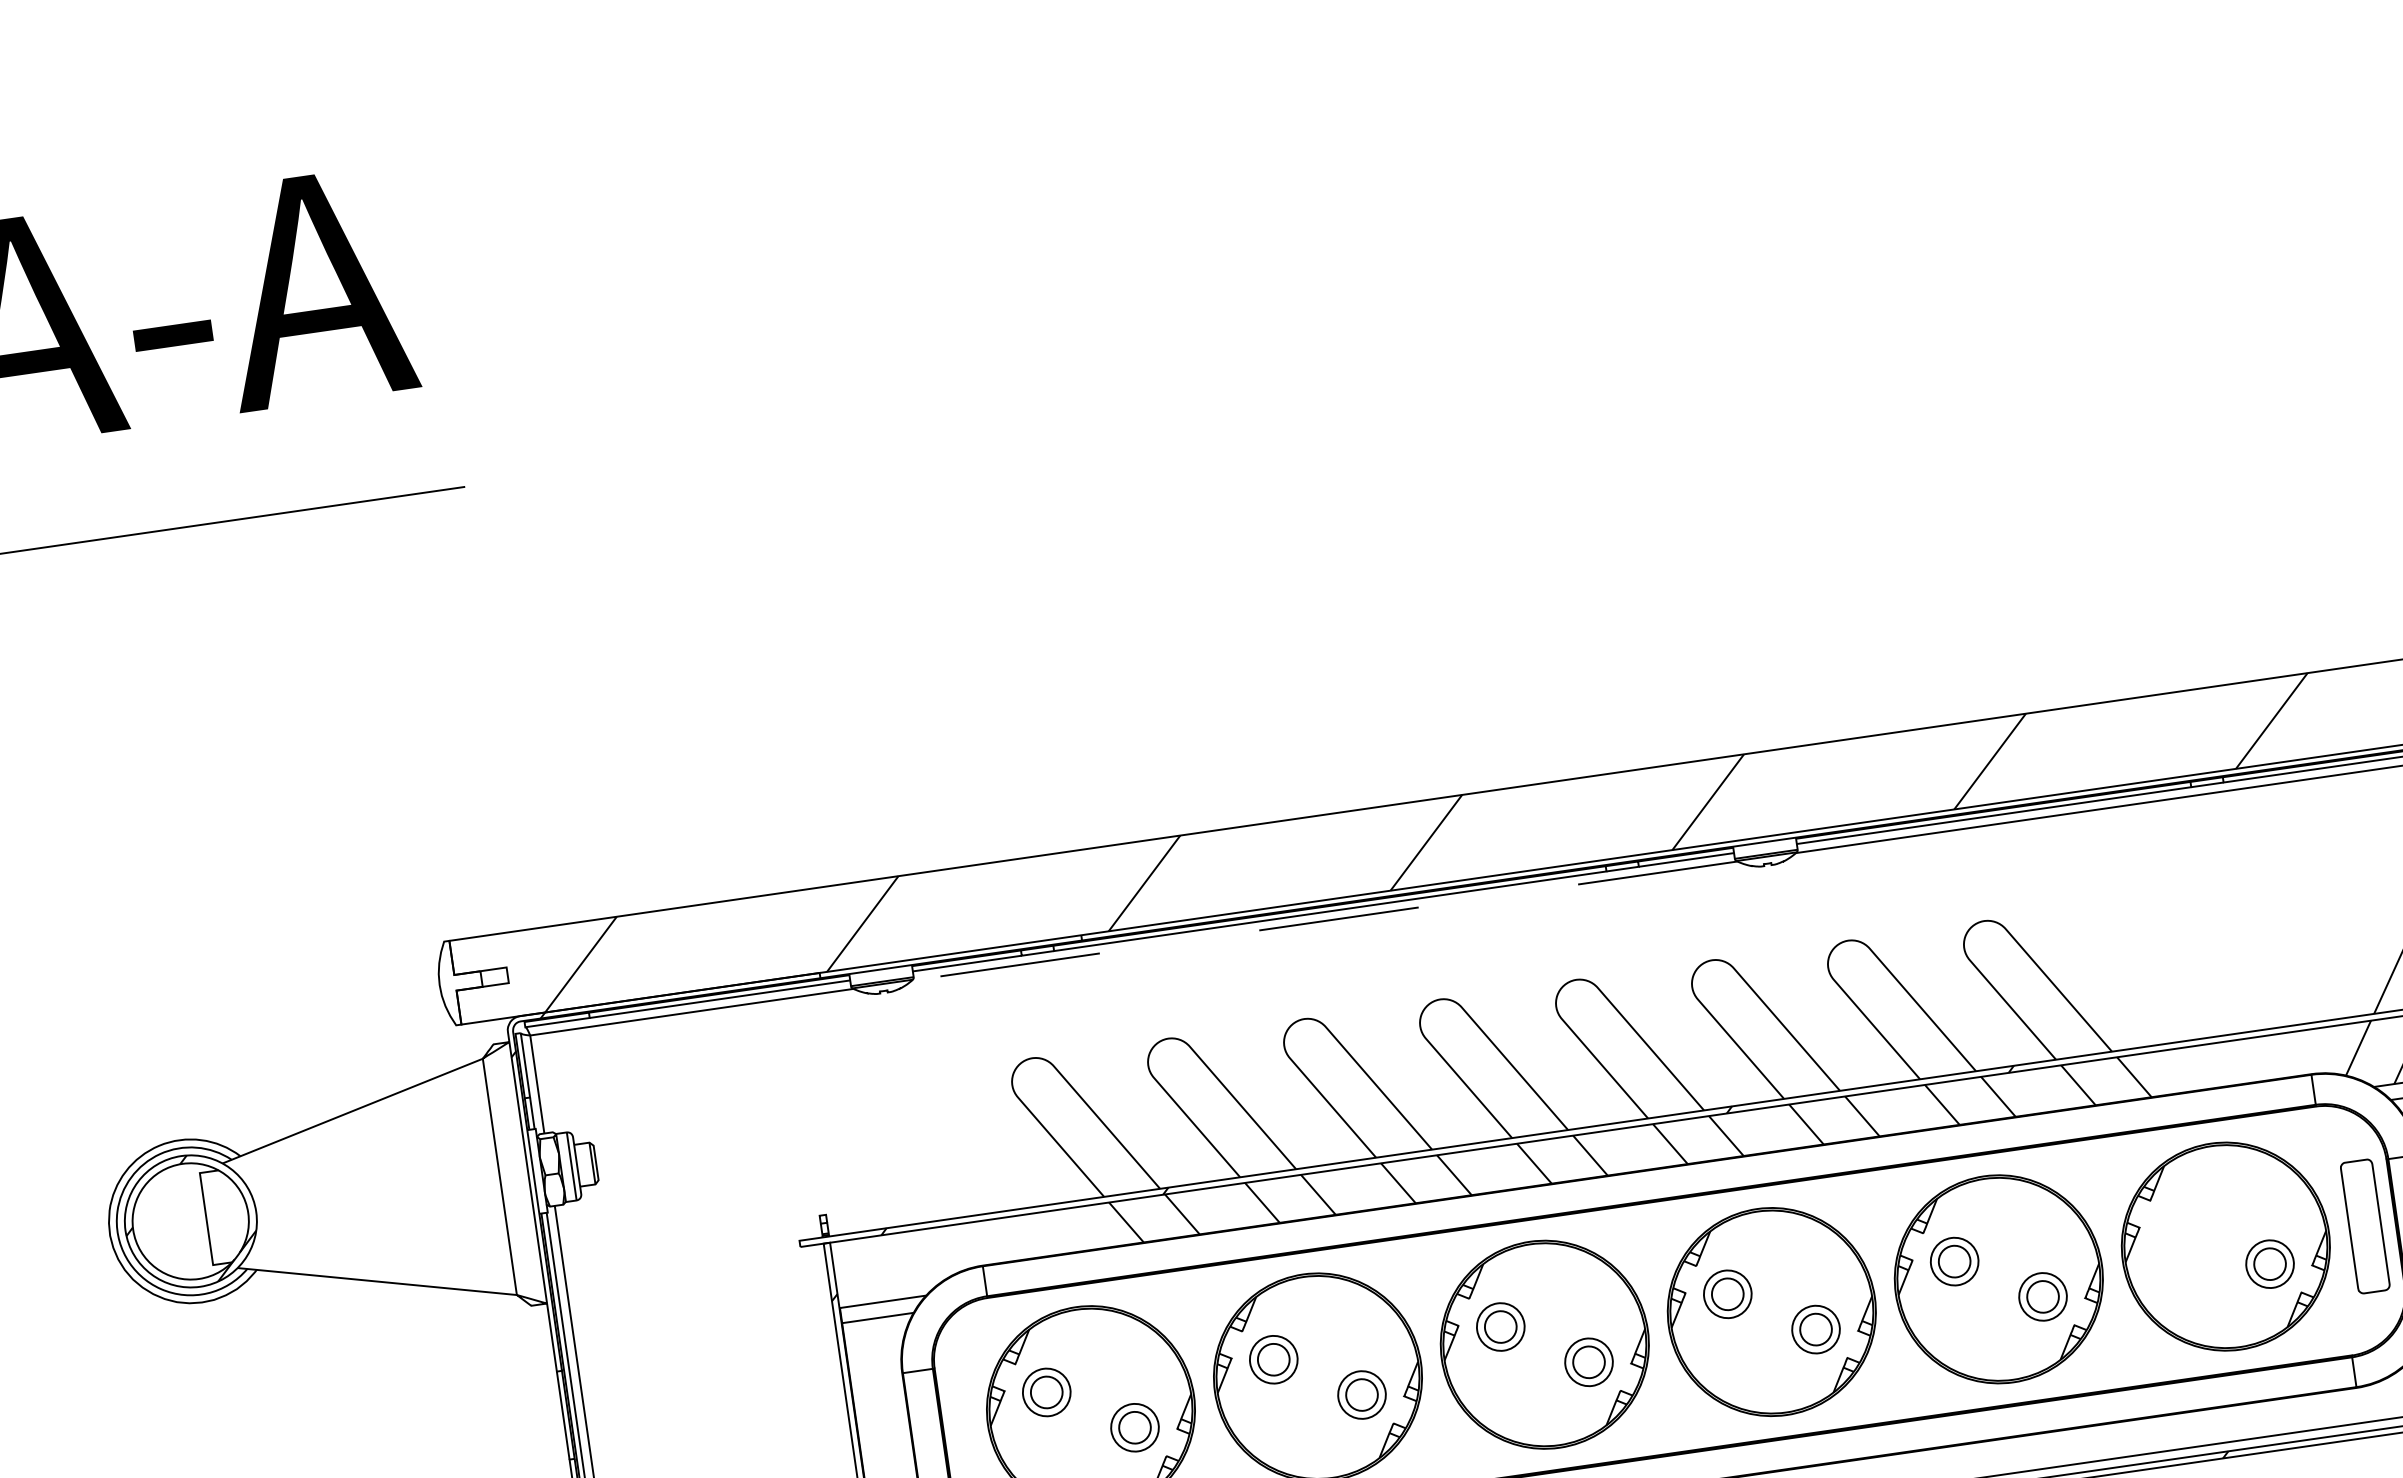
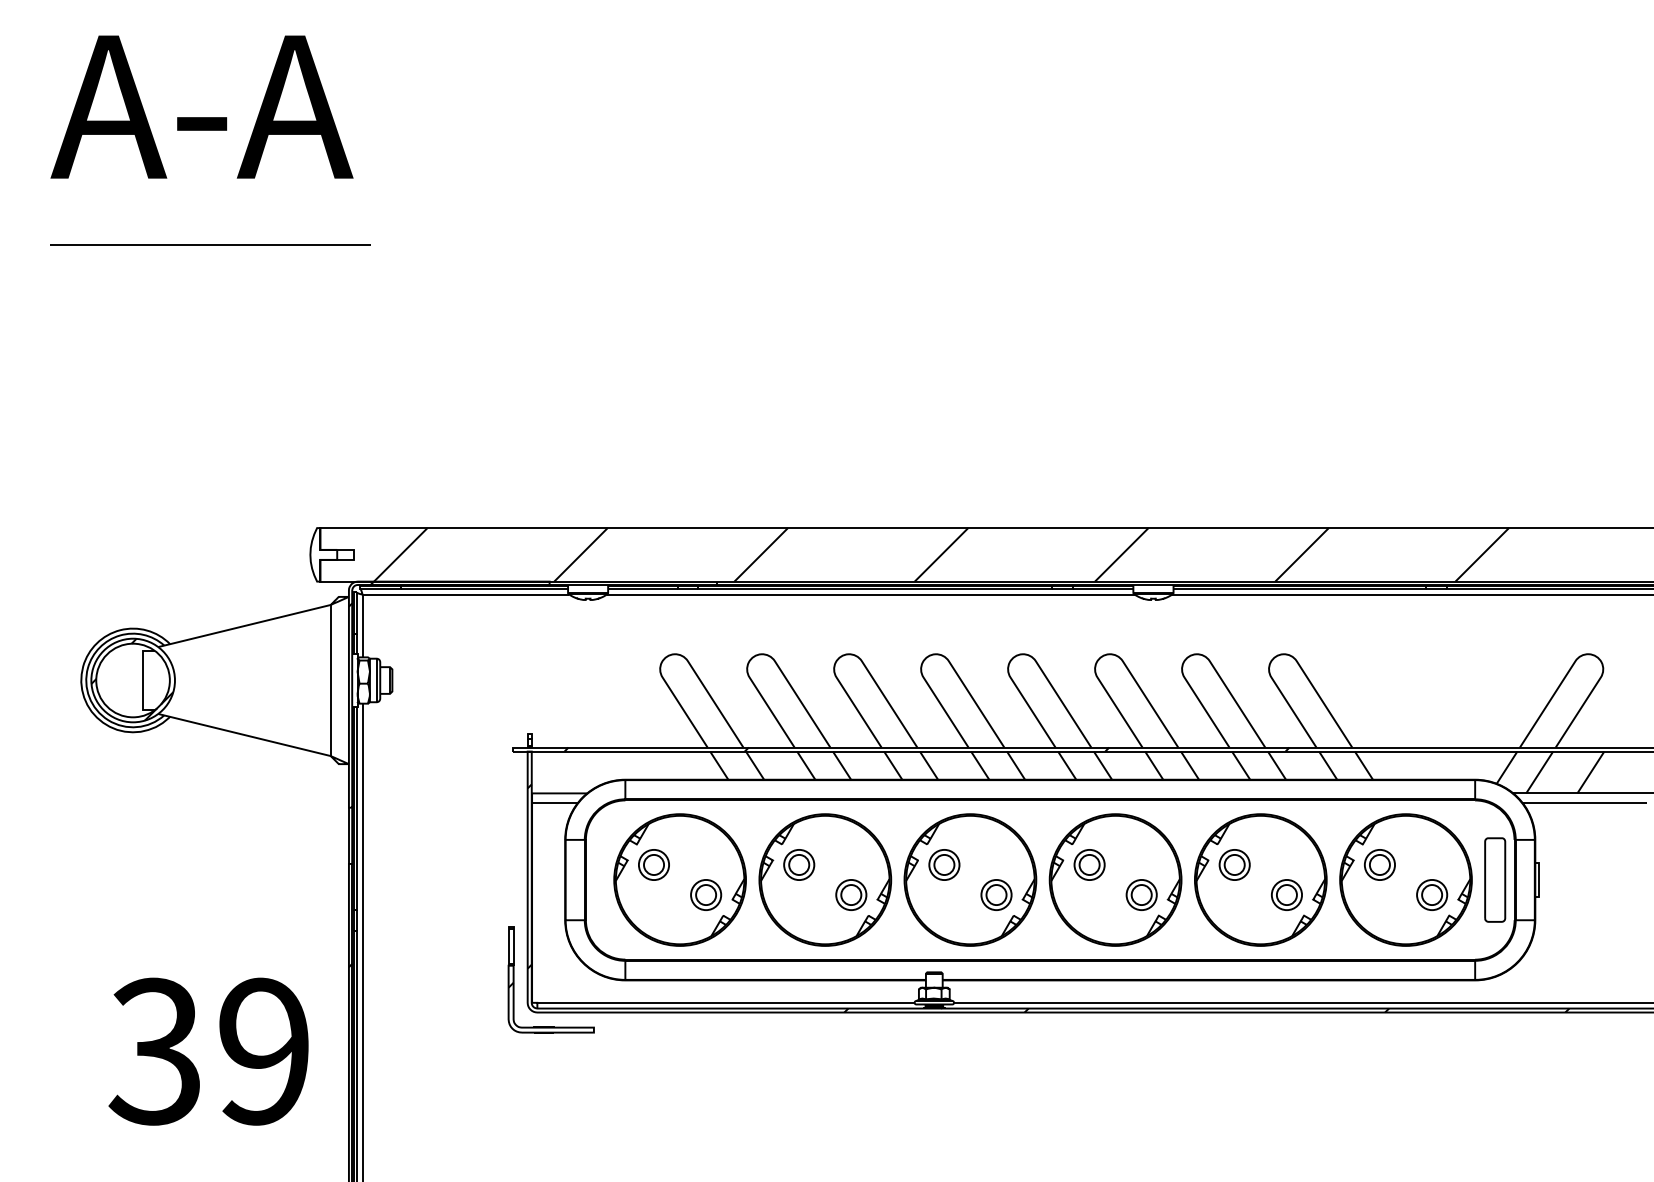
line: (1324, 920) -> (870, 594), dashed -> solid
part: (2180, 1228) -> (1379, 864), added

